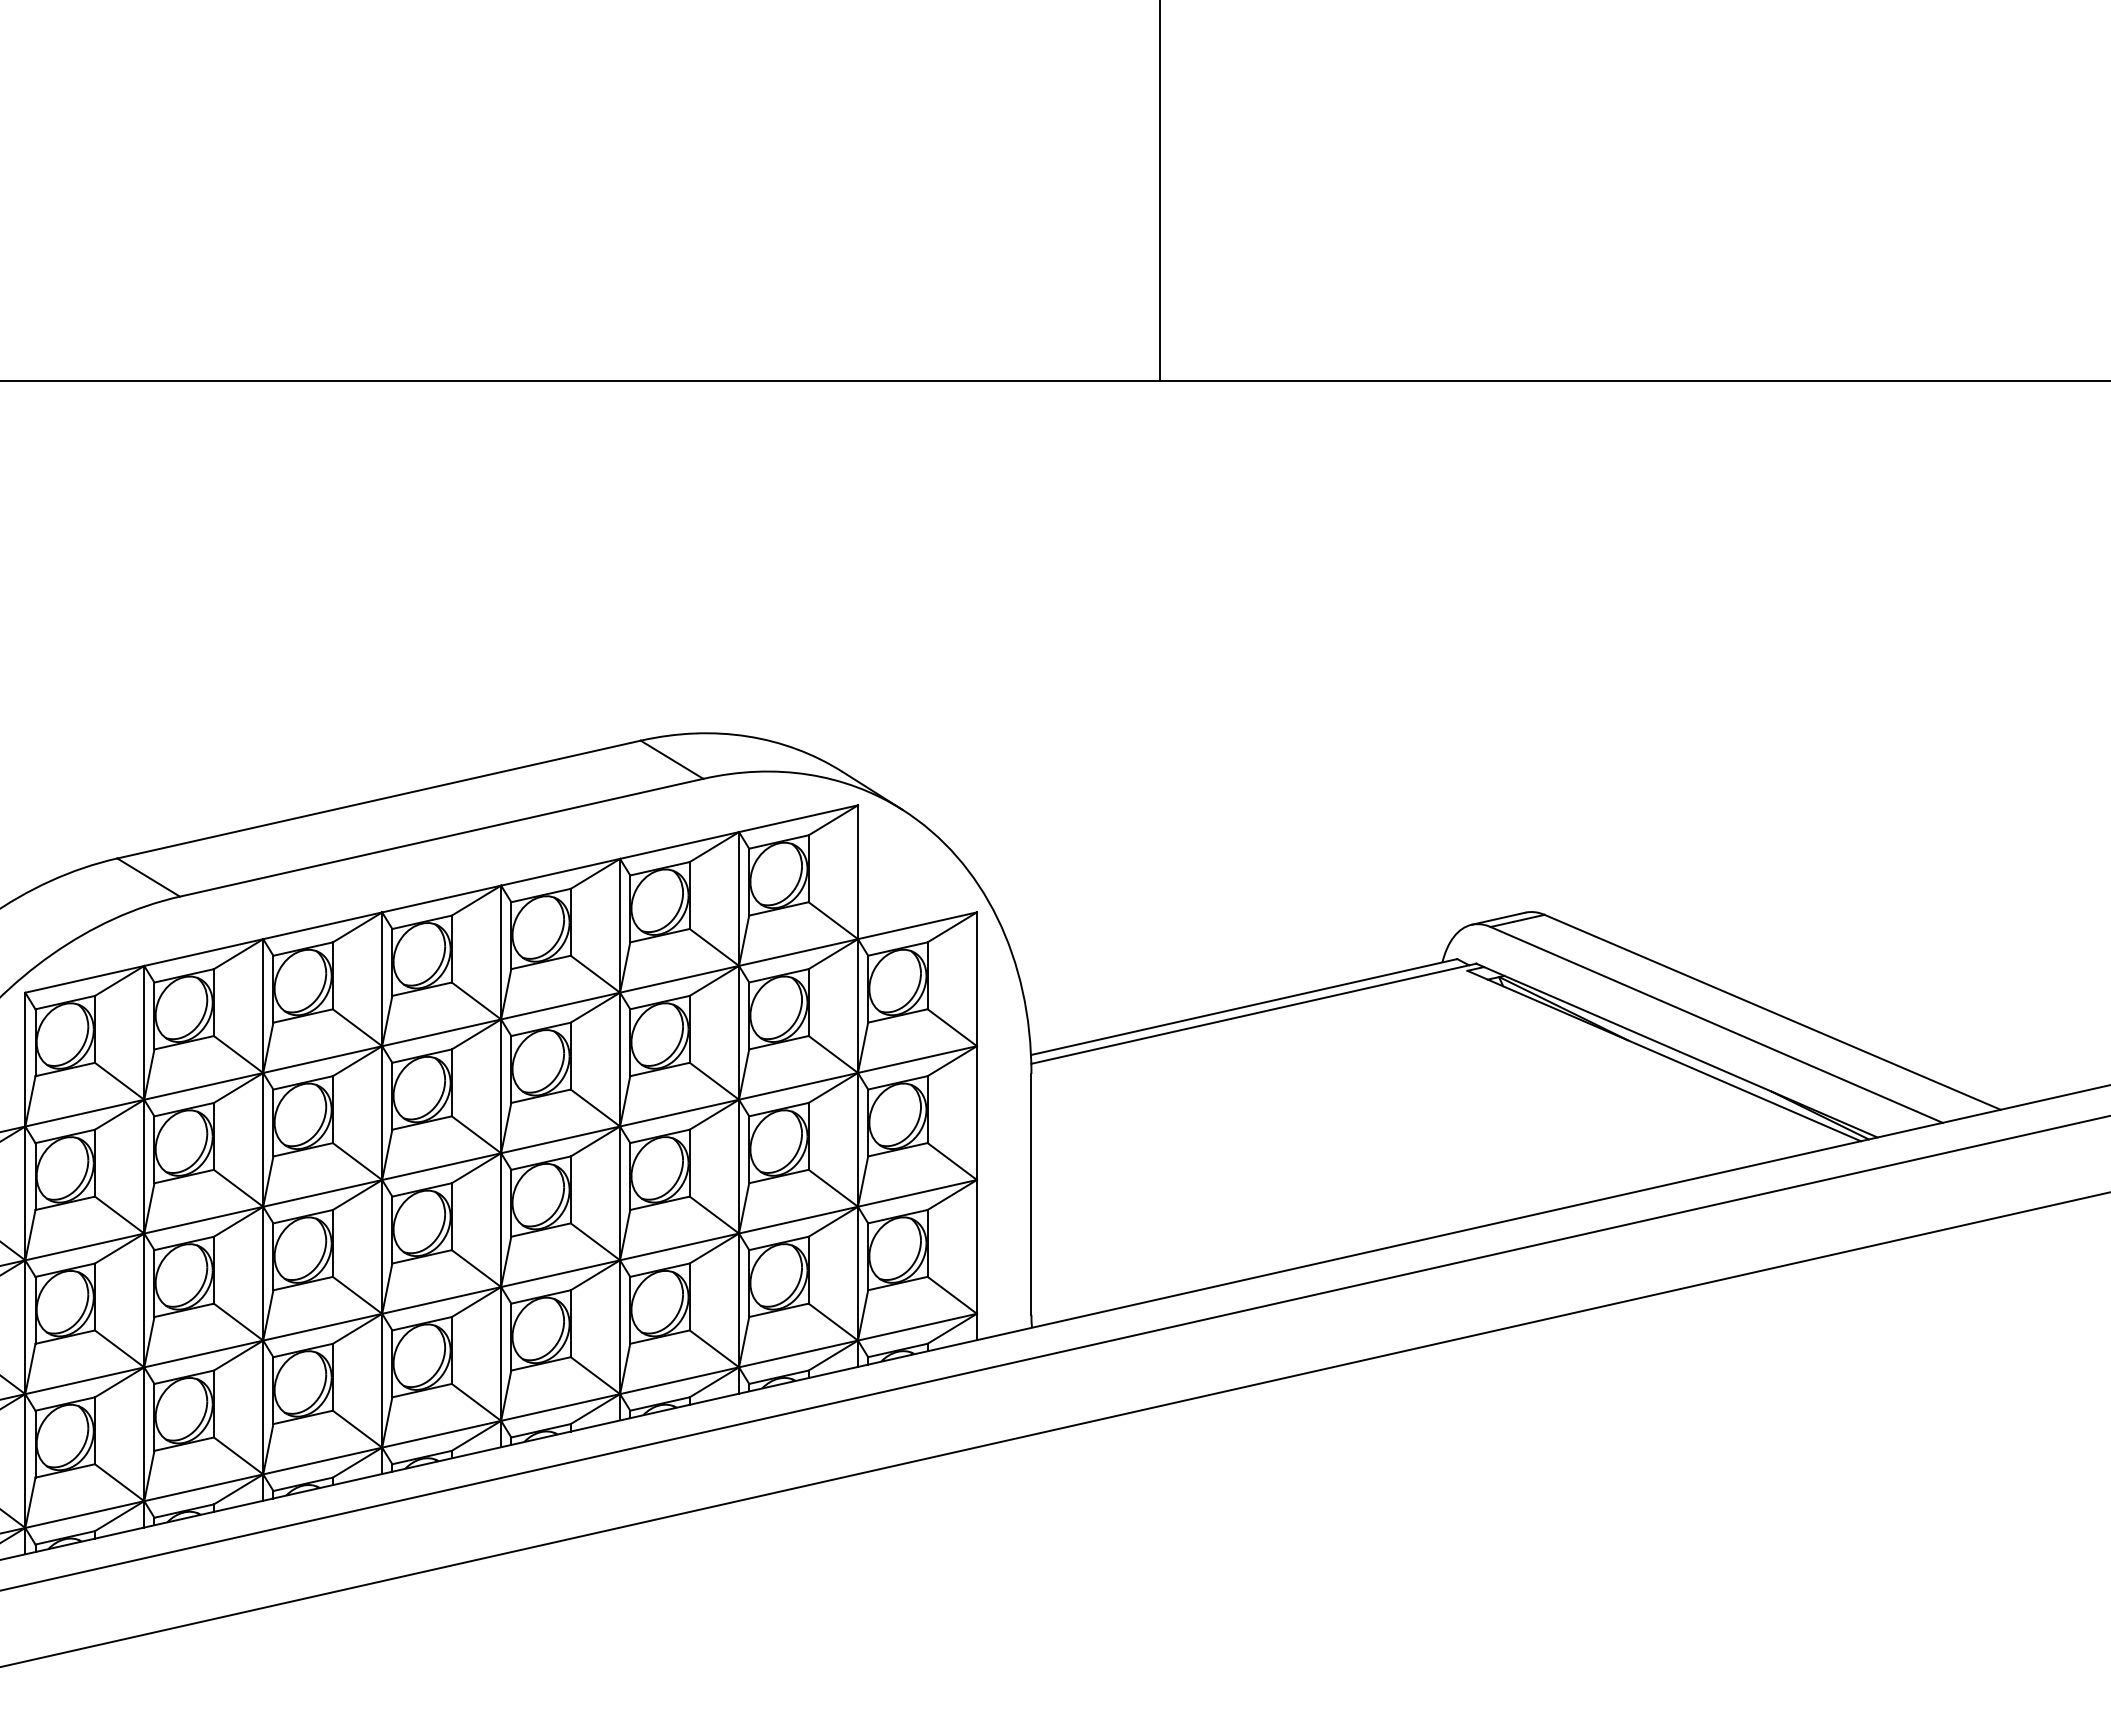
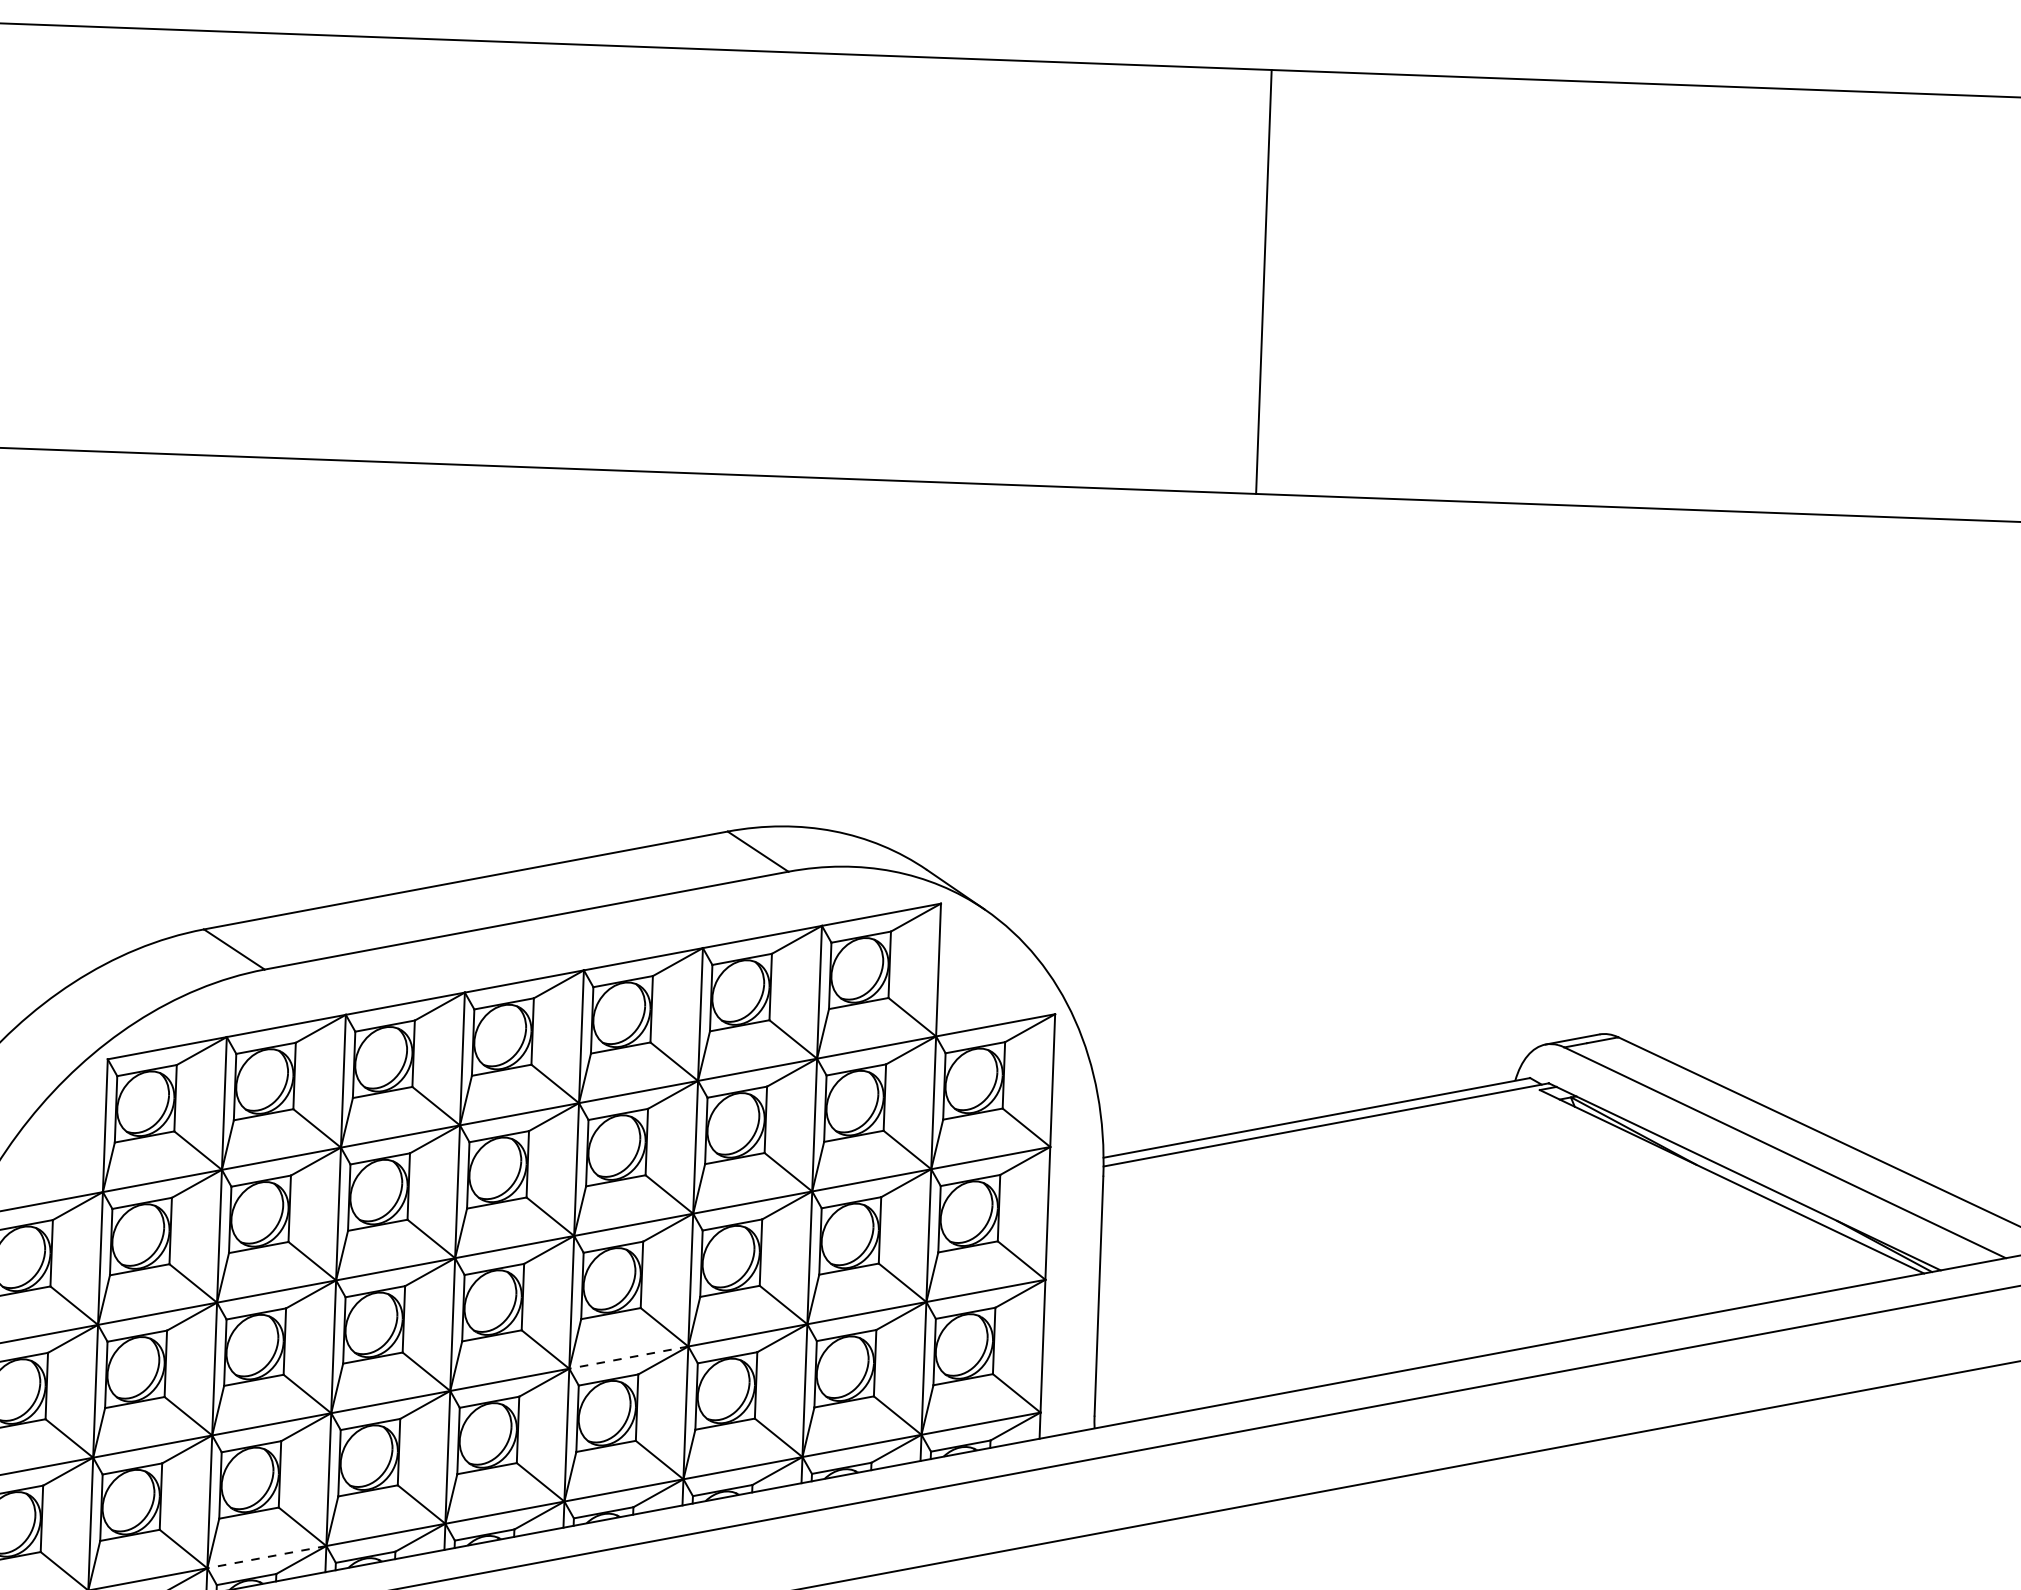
line: (560, 1273) -> (628, 1357), solid -> dashed
line: (203, 1487) -> (266, 1556), solid -> dashed

